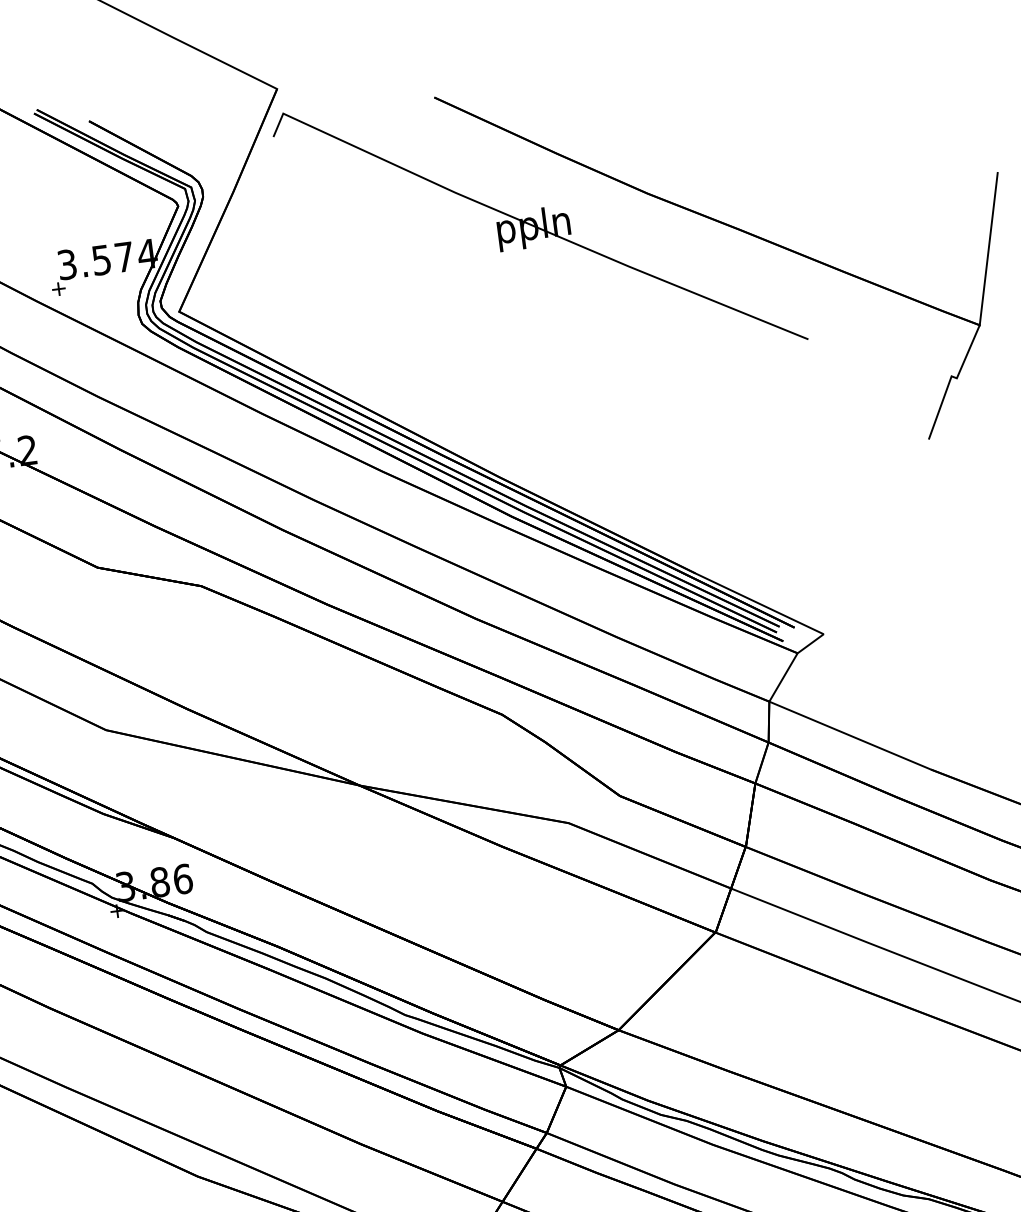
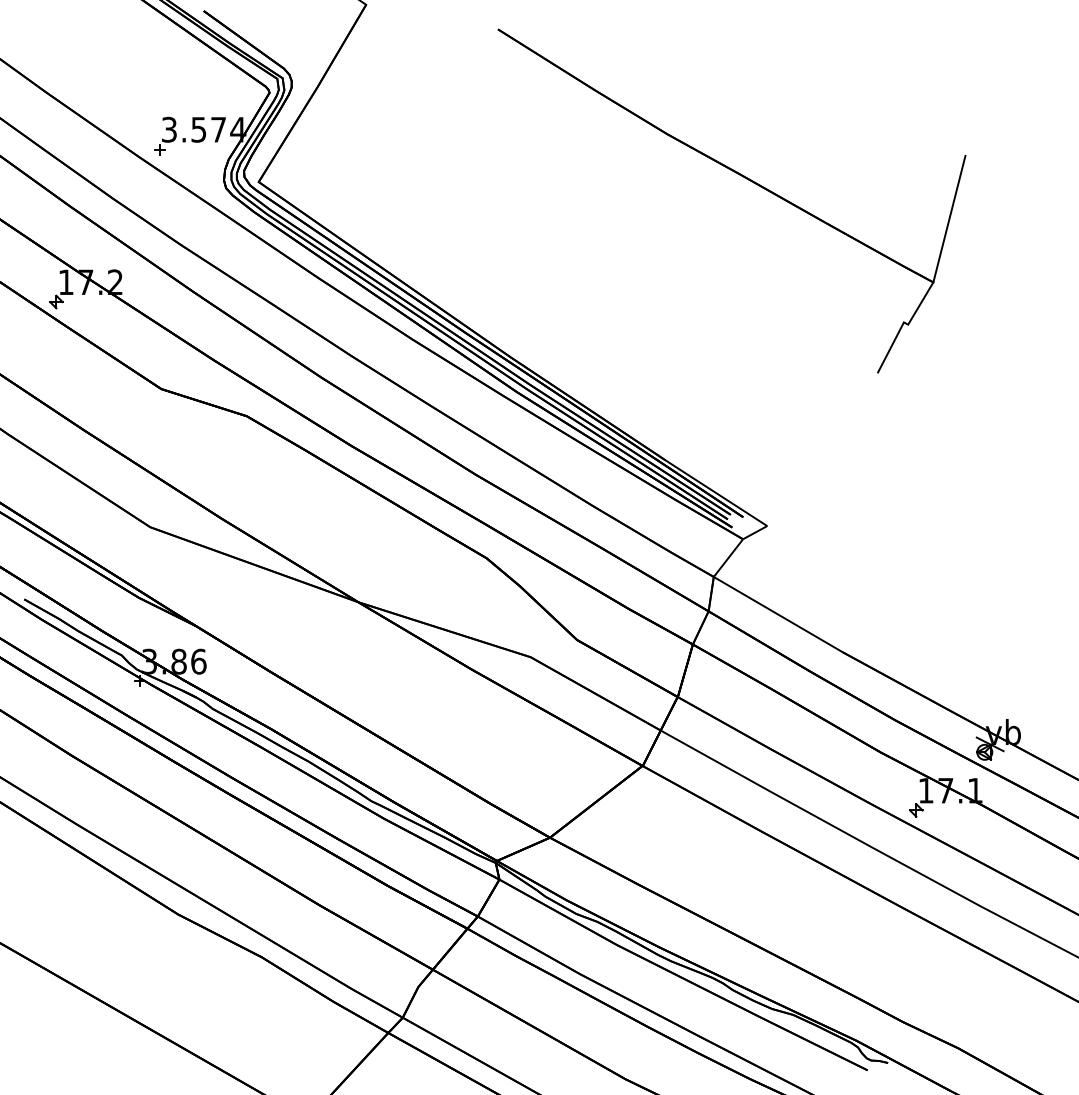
part: (539, 227) -> (572, 150), removed

